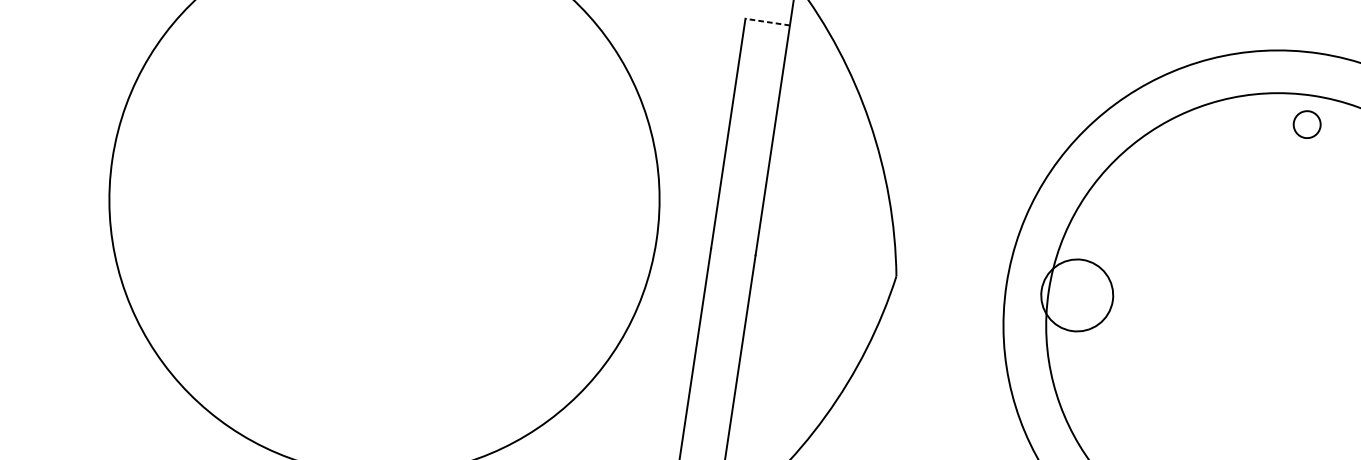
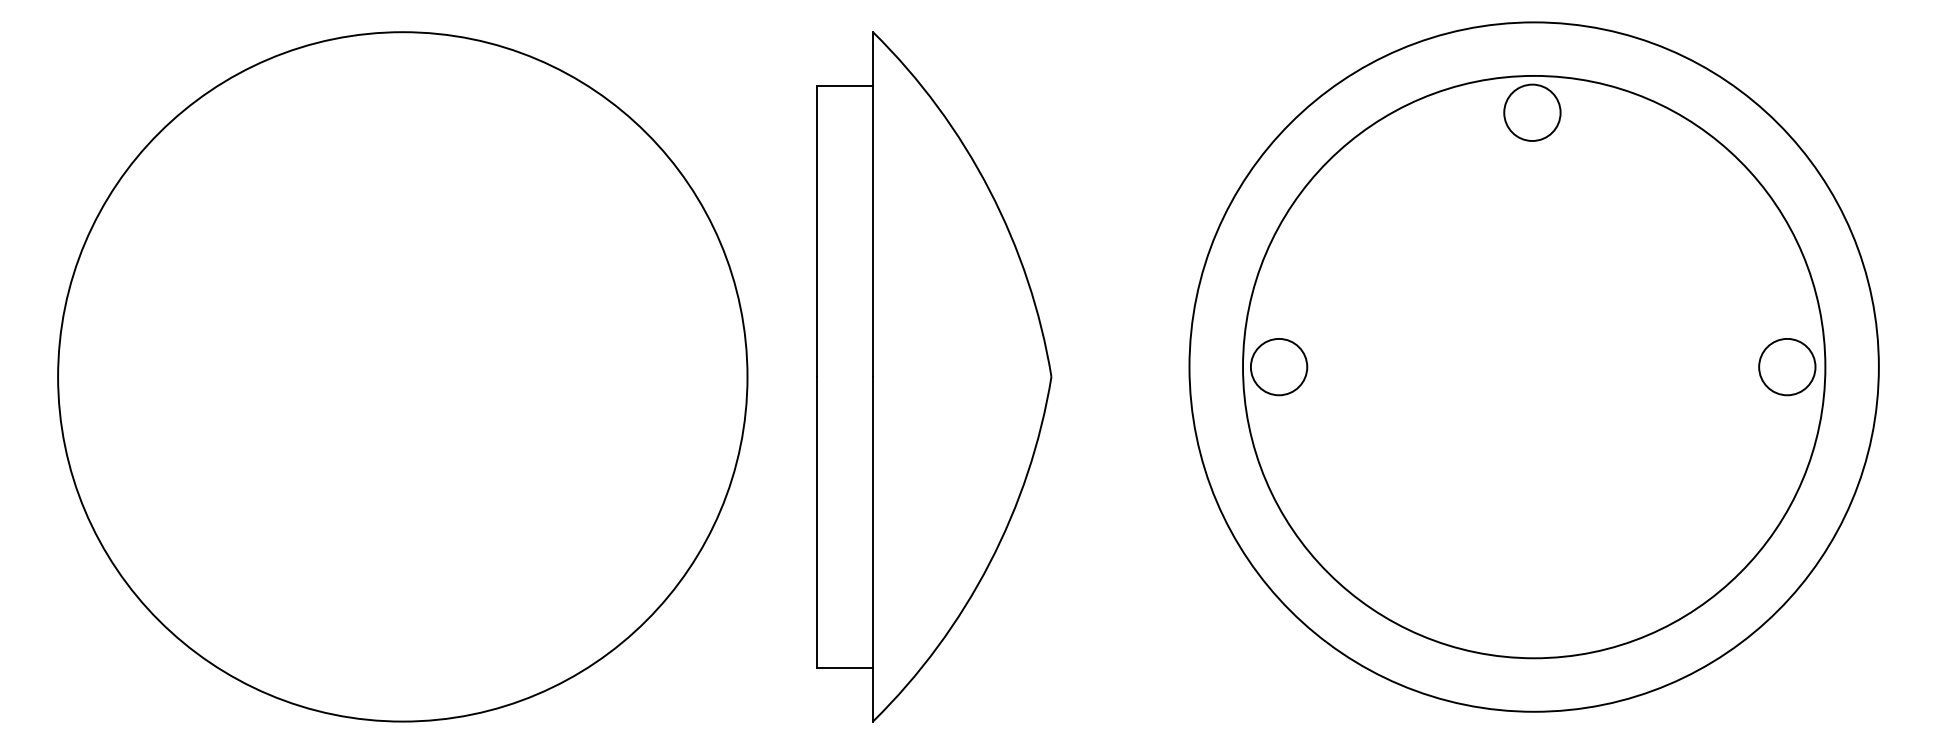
line: (767, 21) -> (844, 85), dashed -> solid
circle: (1307, 124) -> (1532, 112), size x1.67
circle: (1076, 294) -> (1278, 366), size x0.62

